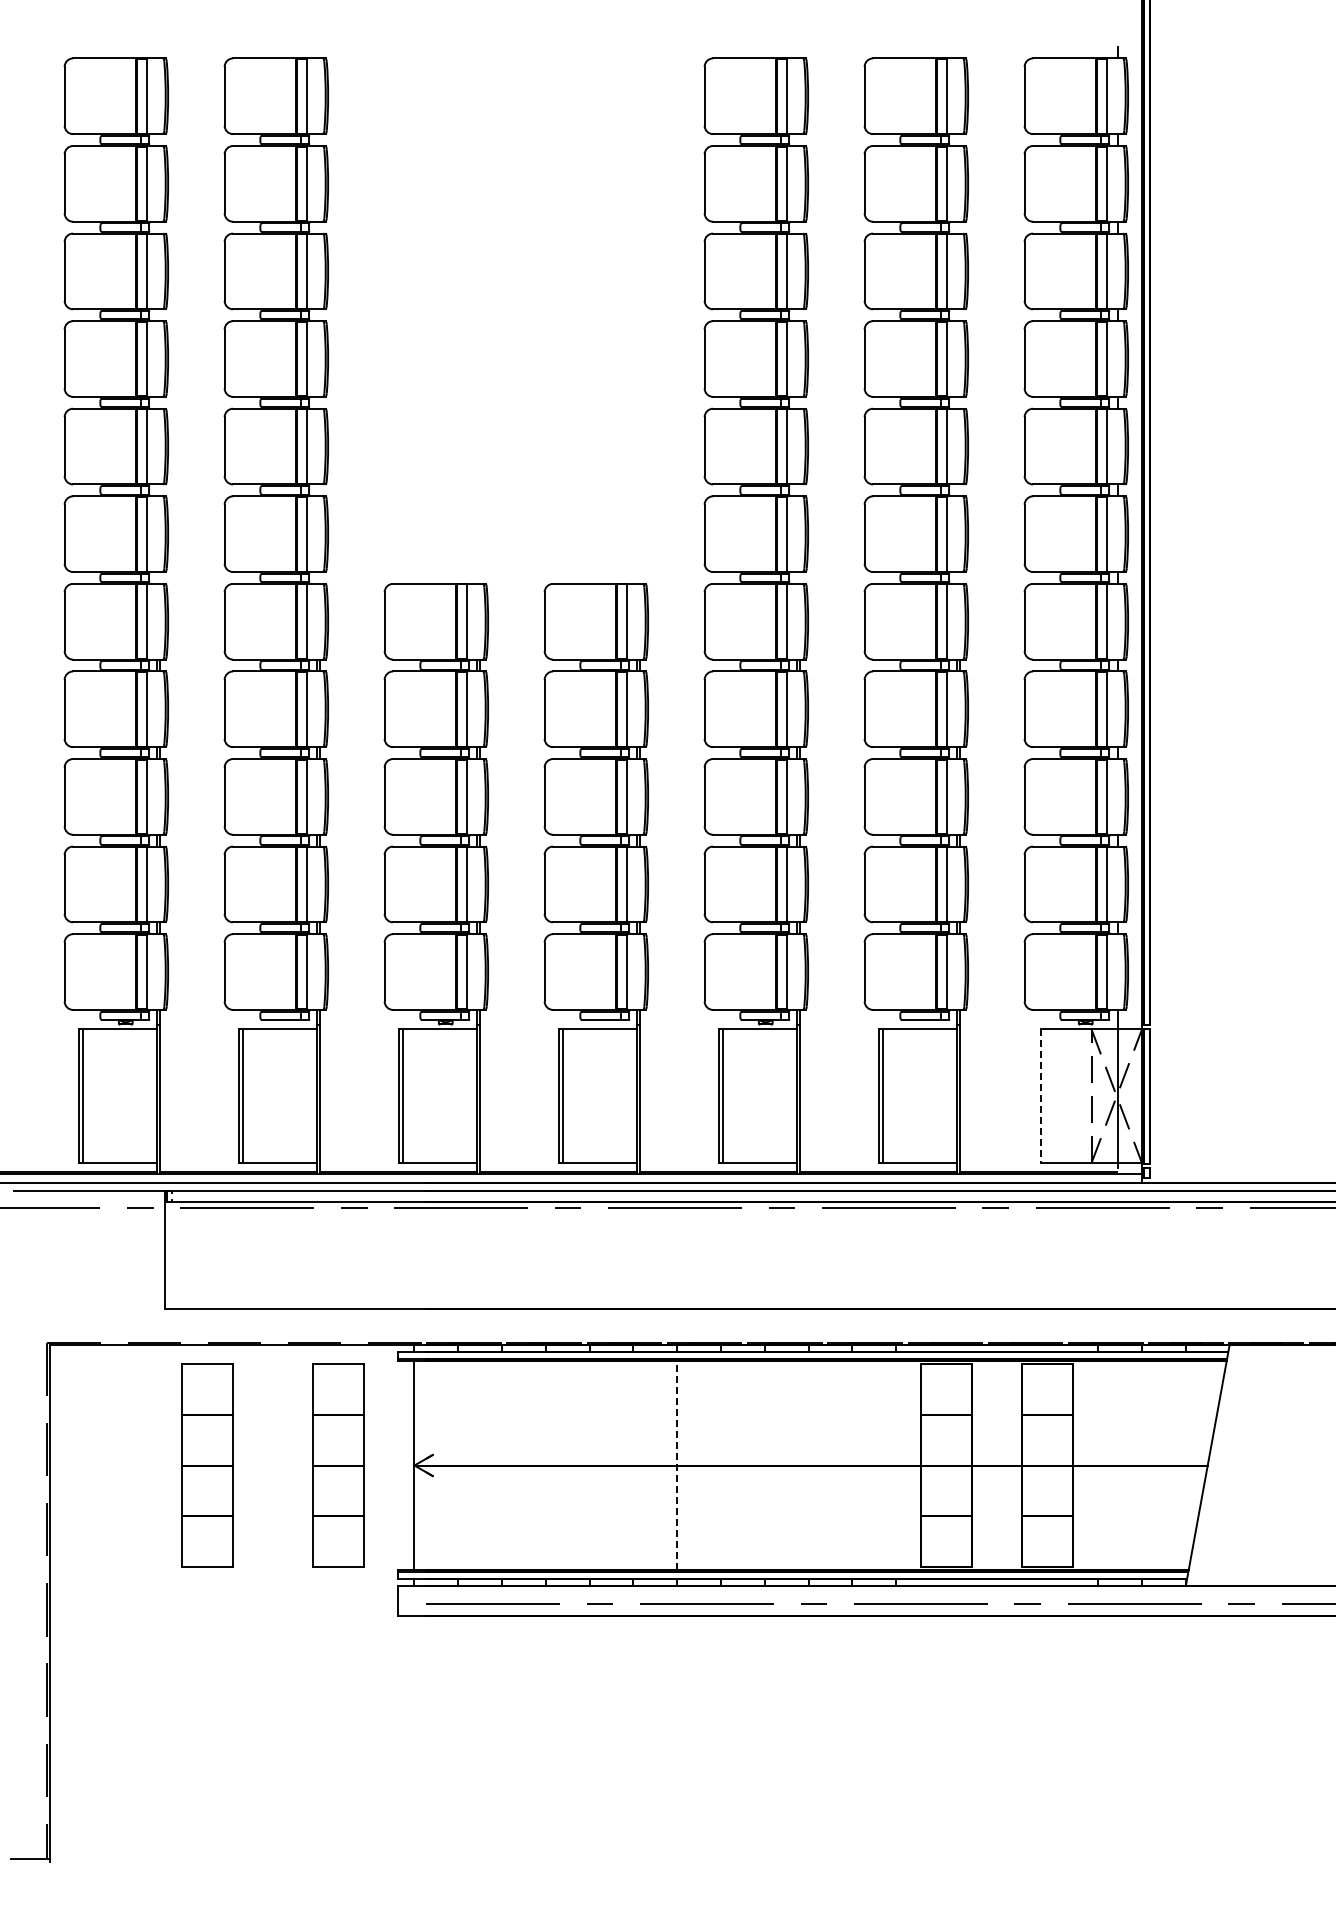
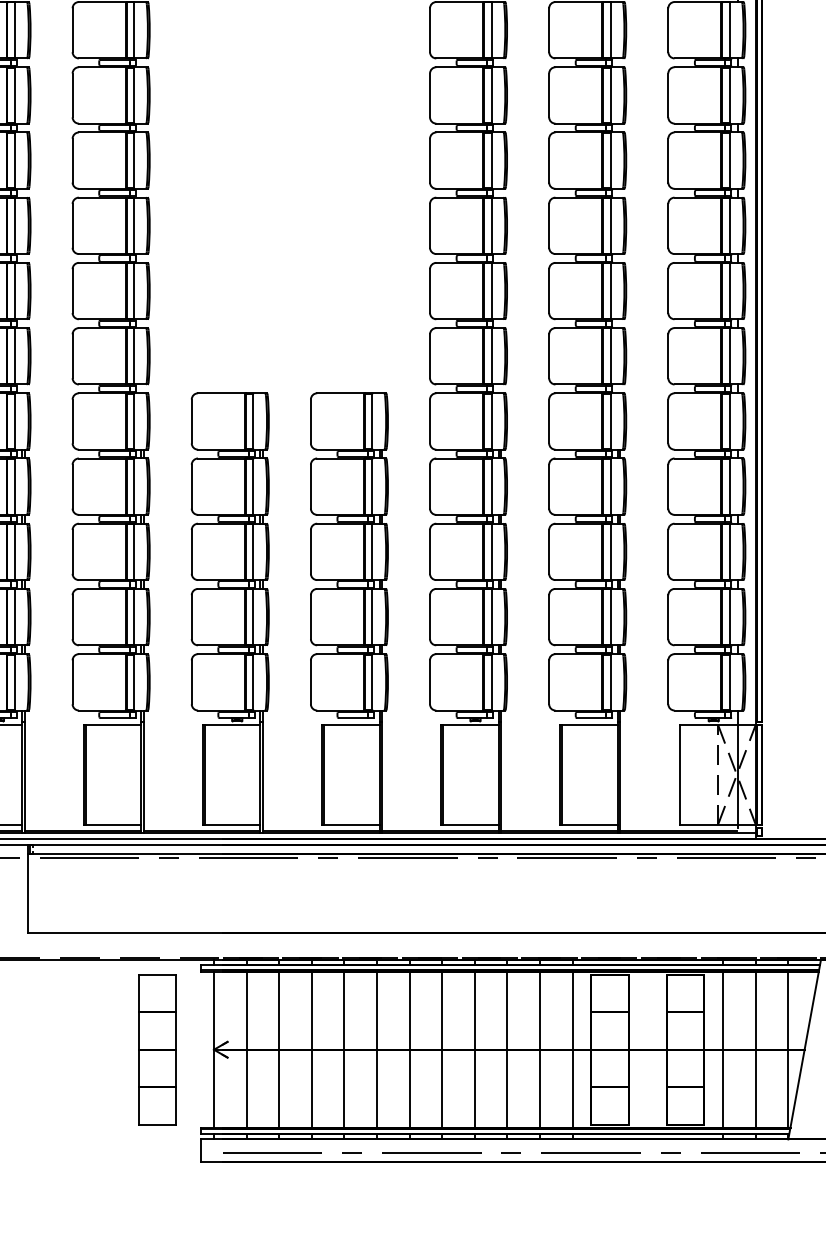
line: (1041, 1096) -> (680, 774), dashed -> solid
part: (207, 1465) -> (59, 1049), removed
line: (458, 1465) -> (246, 1049), added
line: (502, 1465) -> (279, 1049), added
line: (545, 1465) -> (311, 1049), added
line: (589, 1465) -> (344, 1049), added
line: (633, 1465) -> (377, 1049), added
line: (677, 1465) -> (409, 1049), dashed -> solid
line: (721, 1465) -> (442, 1049), added
line: (764, 1465) -> (474, 1049), added
line: (808, 1465) -> (507, 1049), added
line: (852, 1465) -> (540, 1049), added
line: (896, 1465) -> (572, 1049), added
line: (1098, 1465) -> (723, 1049), added
line: (1142, 1465) -> (756, 1049), added
line: (1185, 1465) -> (788, 1049), added

